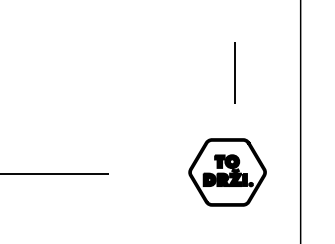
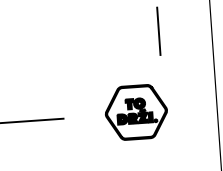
part: (227, 172) -> (136, 112), moved

